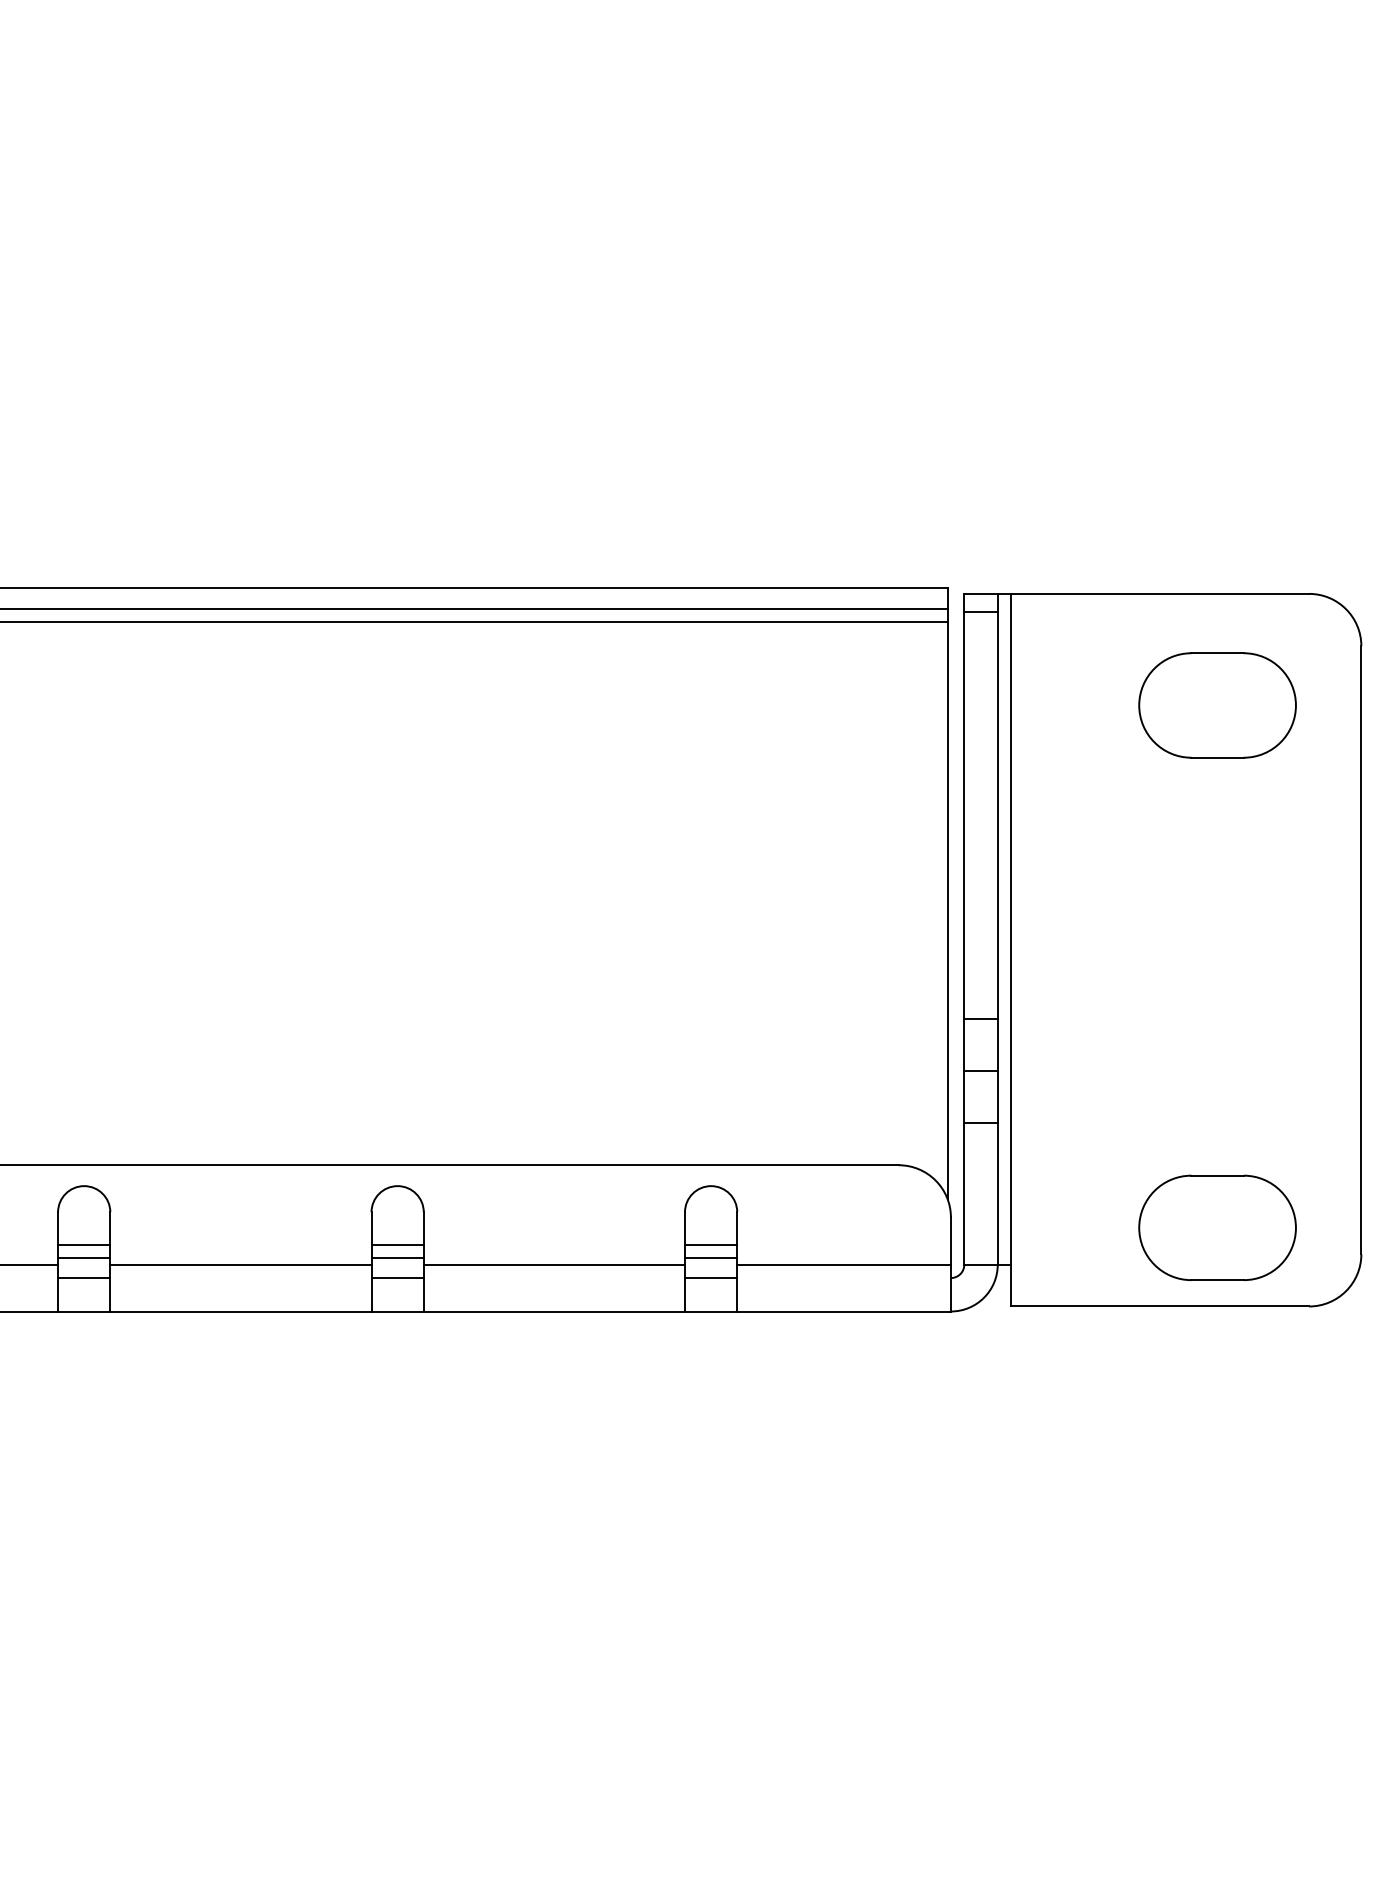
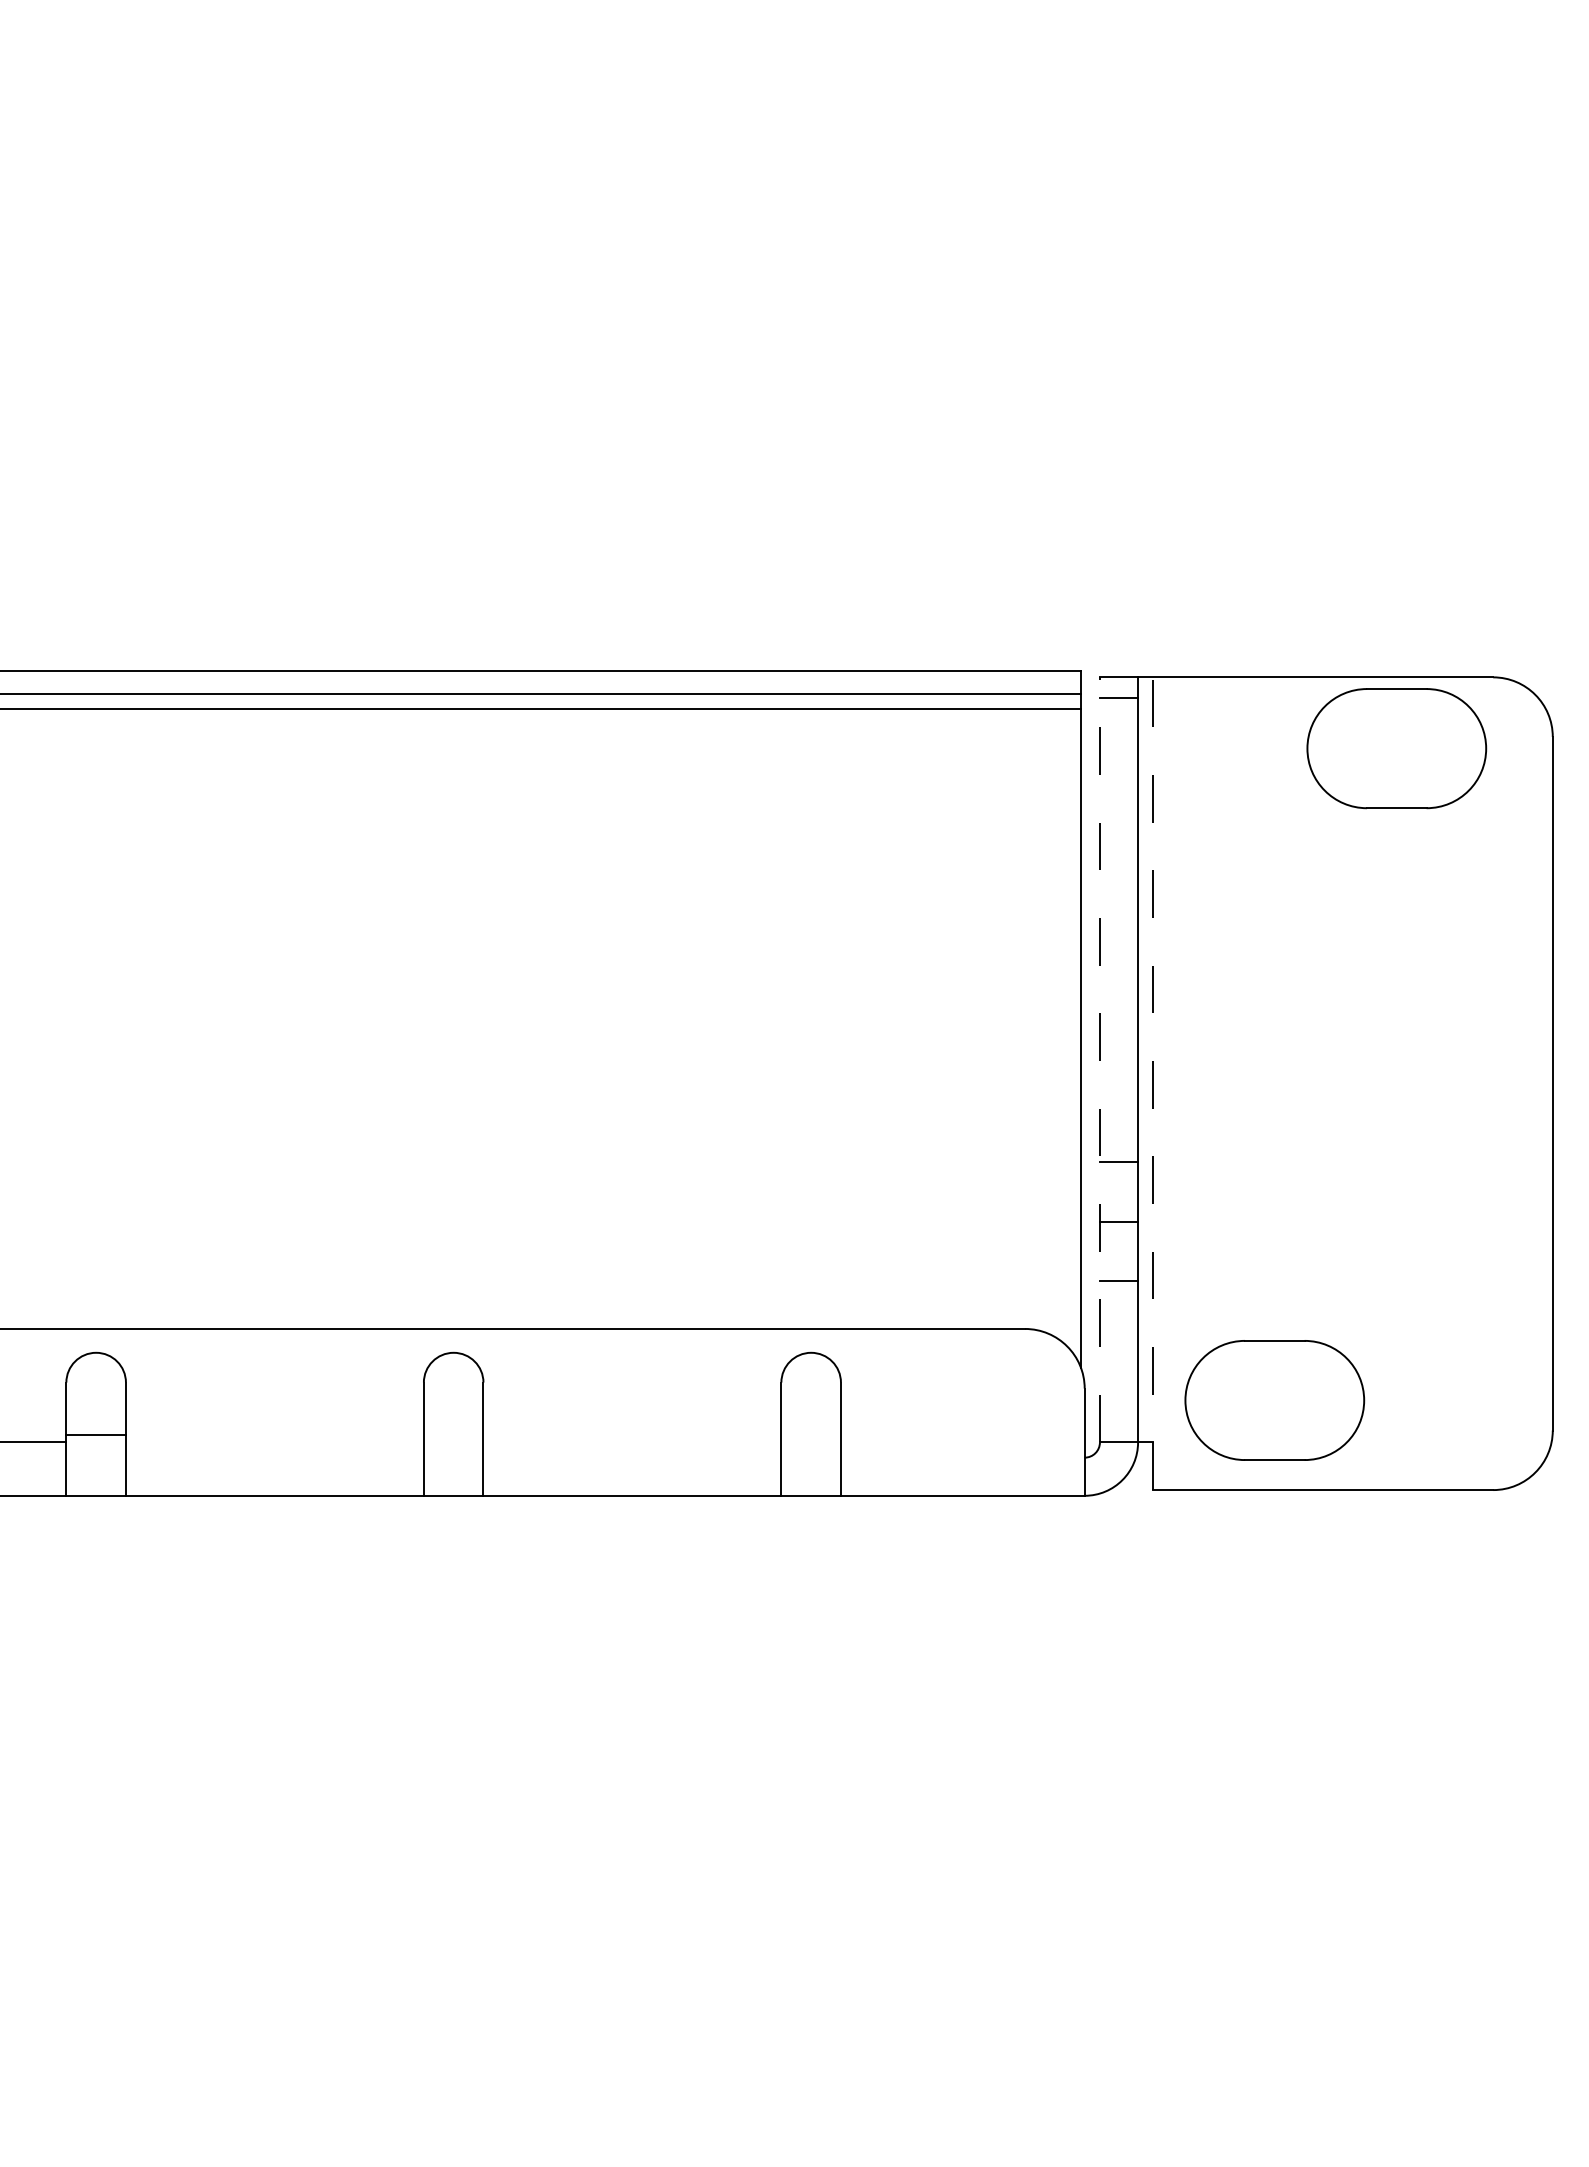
part: (1217, 705) -> (1396, 748), moved
line: (963, 928) -> (1099, 1059), solid -> dashed
line: (1011, 950) -> (1153, 1083), solid -> dashed
part: (1217, 1227) -> (1274, 1400), moved
line: (83, 1244) -> (95, 1419), removed
line: (397, 1244) -> (453, 1419), removed
line: (710, 1244) -> (810, 1419), removed
line: (397, 1257) -> (453, 1434), removed
line: (710, 1257) -> (810, 1434), removed
line: (240, 1264) -> (274, 1442), removed
line: (554, 1264) -> (632, 1442), removed
line: (843, 1264) -> (962, 1442), removed
line: (83, 1277) -> (95, 1457), removed
line: (397, 1277) -> (453, 1457), removed
line: (710, 1277) -> (810, 1457), removed

